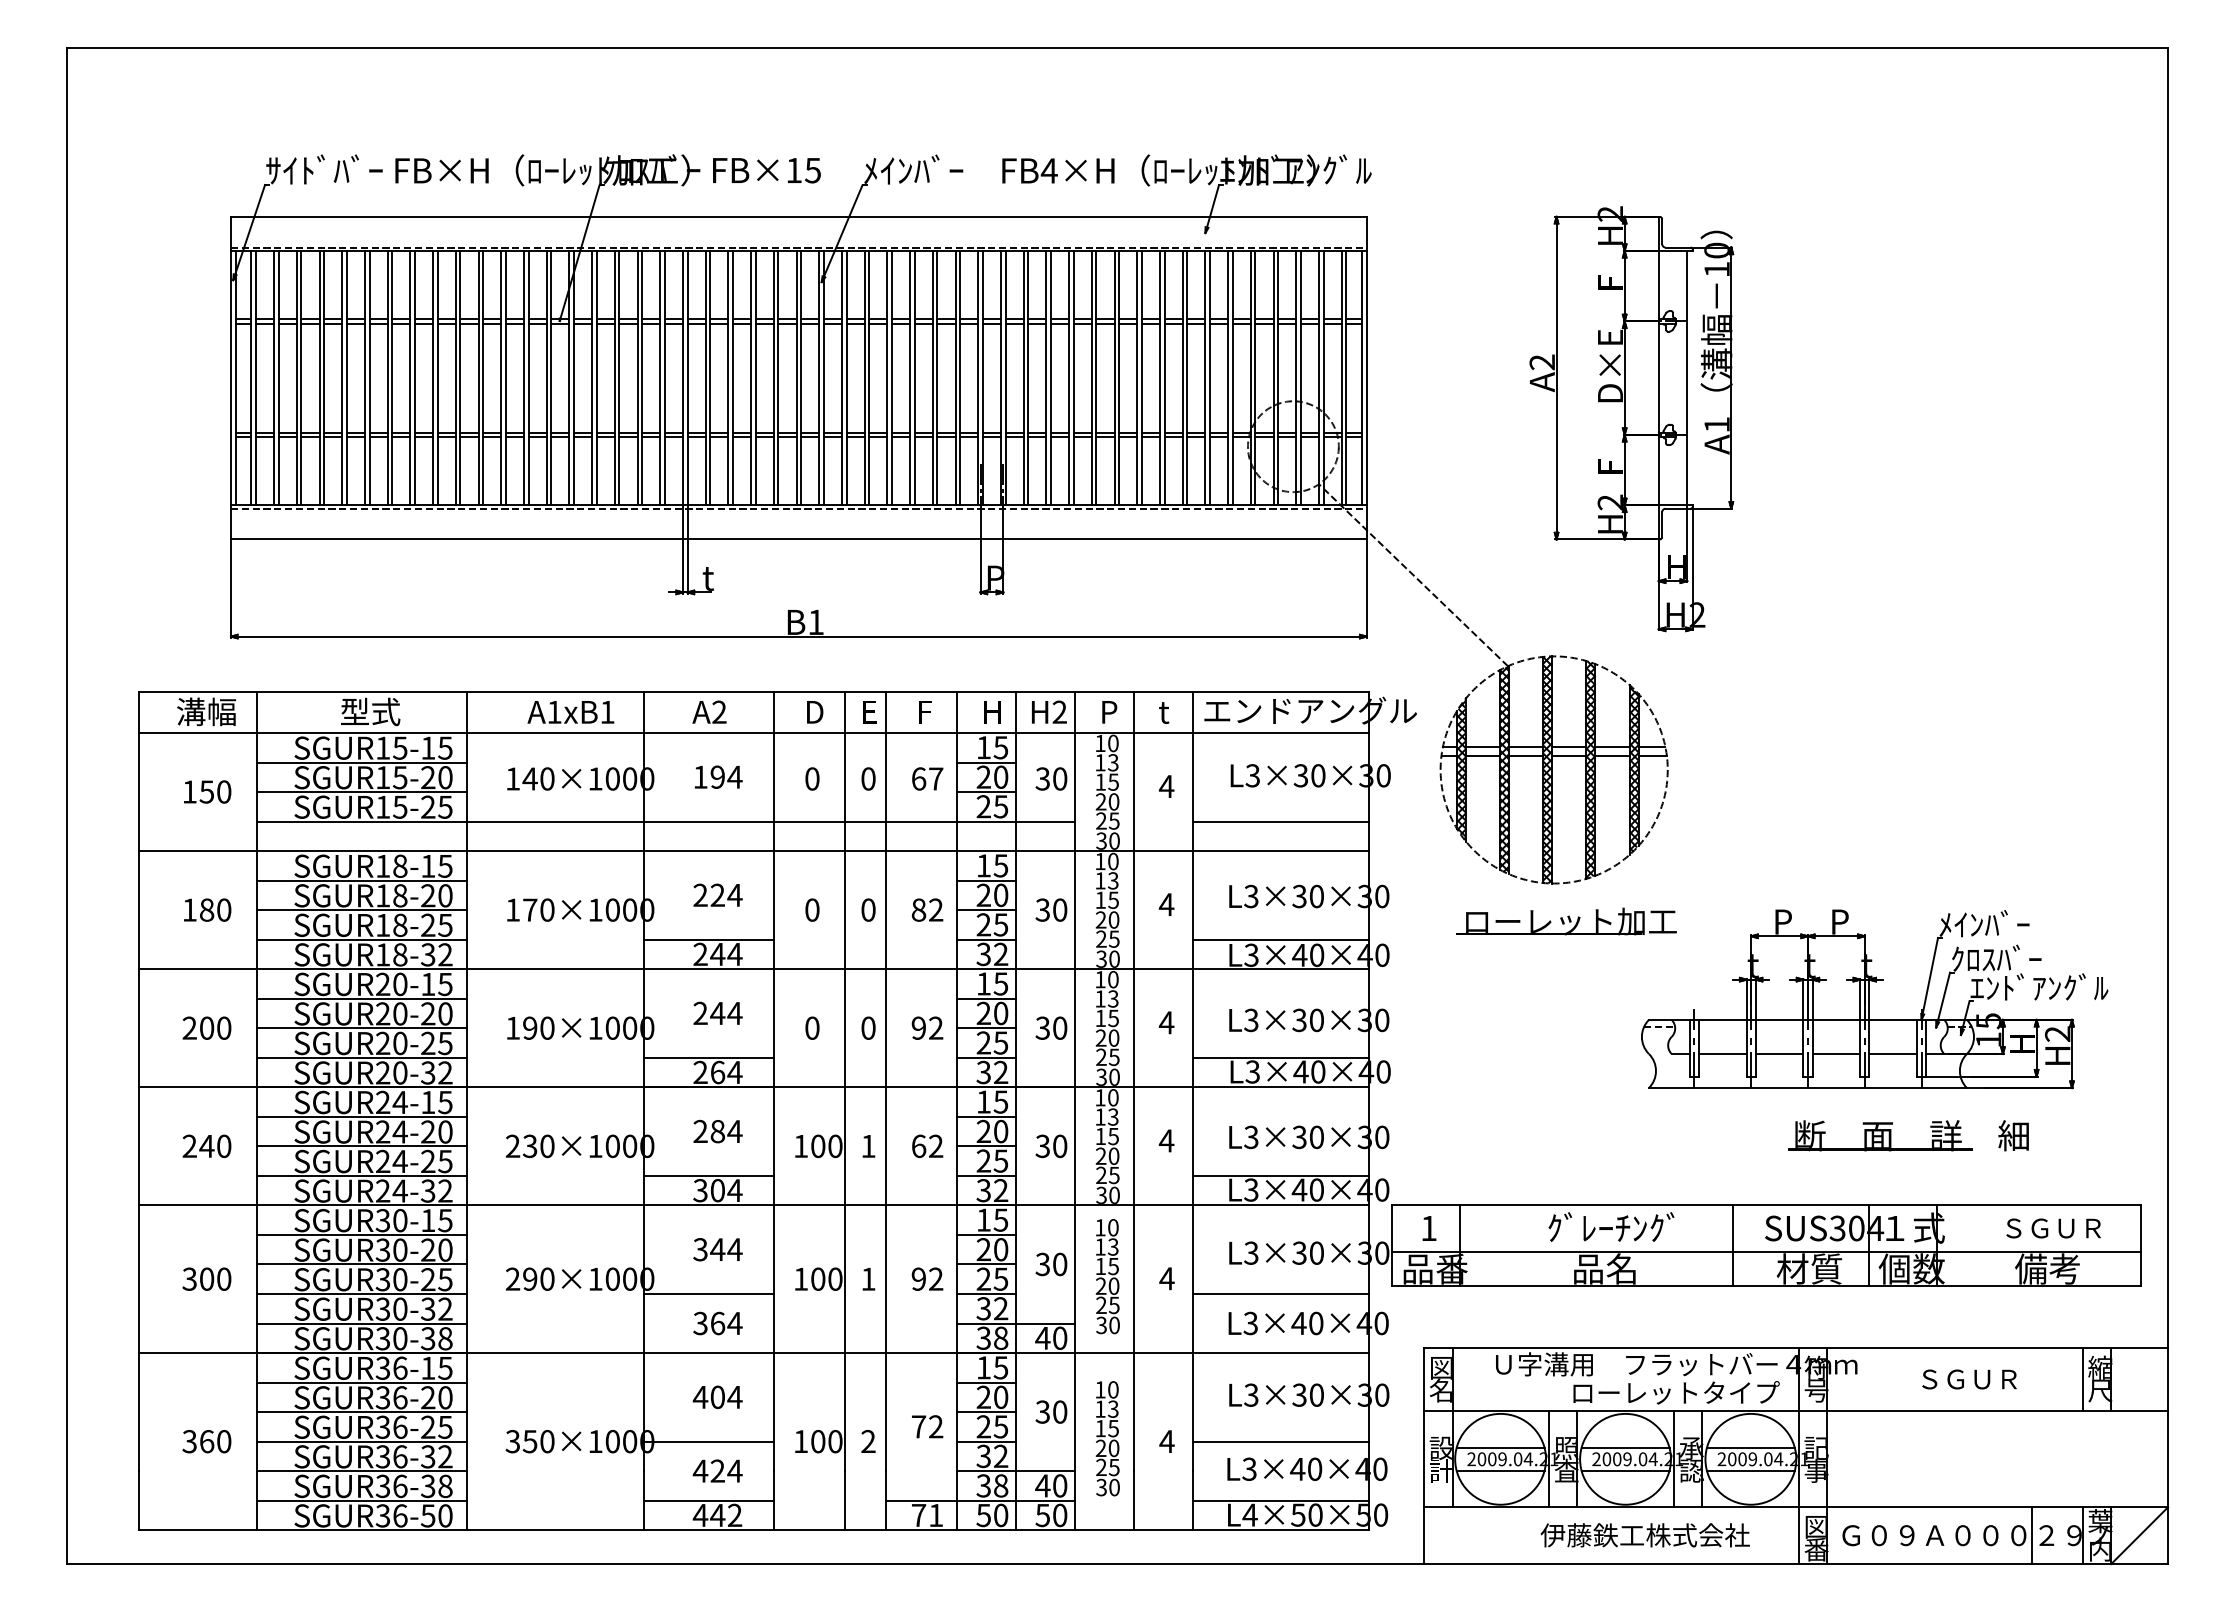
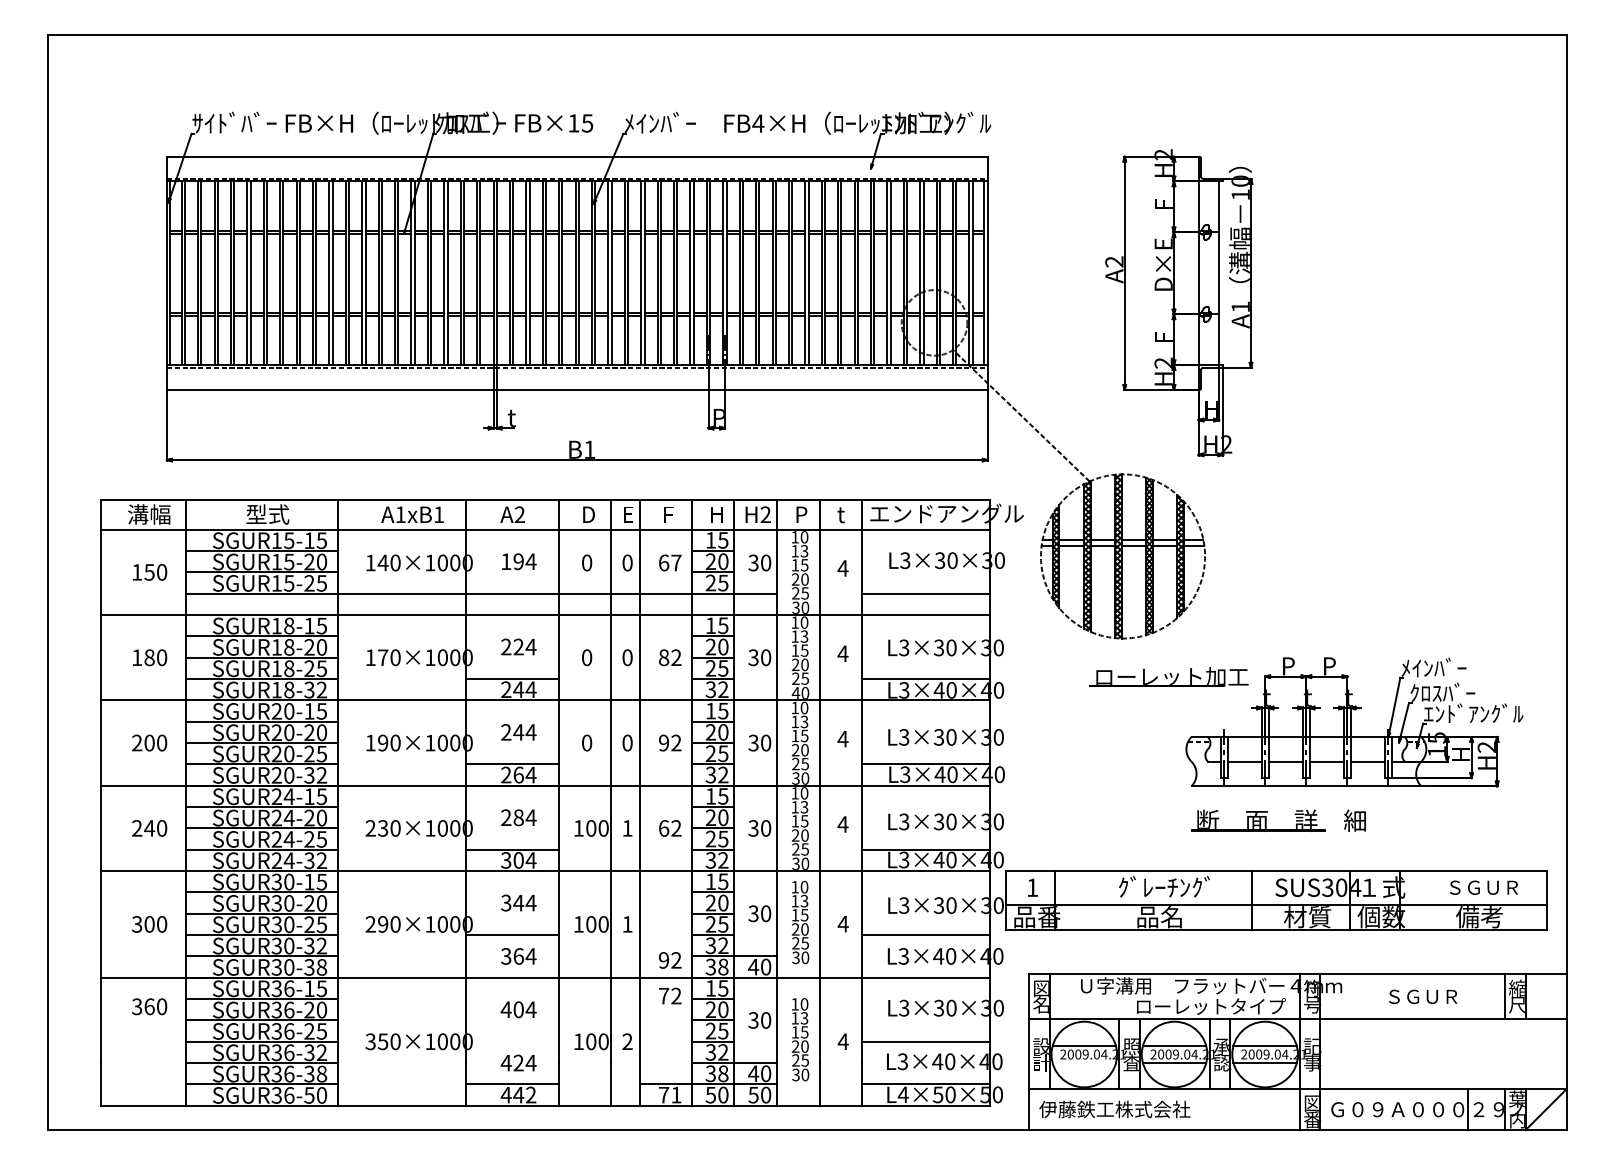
part: (1565, 920) -> (1168, 676), moved
text: (1100, 958) -> (795, 692), 30 -> 40
part: (1907, 1147) -> (1278, 829), moved
text: (927, 1279) -> (670, 960), moved
text: (927, 1426) -> (670, 995), moved
text: (206, 1441) -> (149, 1006), moved
line: (709, 1441) -> (512, 1041), removed
line: (1500, 1470) -> (1084, 1062), removed
text: (1644, 1535) -> (1114, 1109), moved

